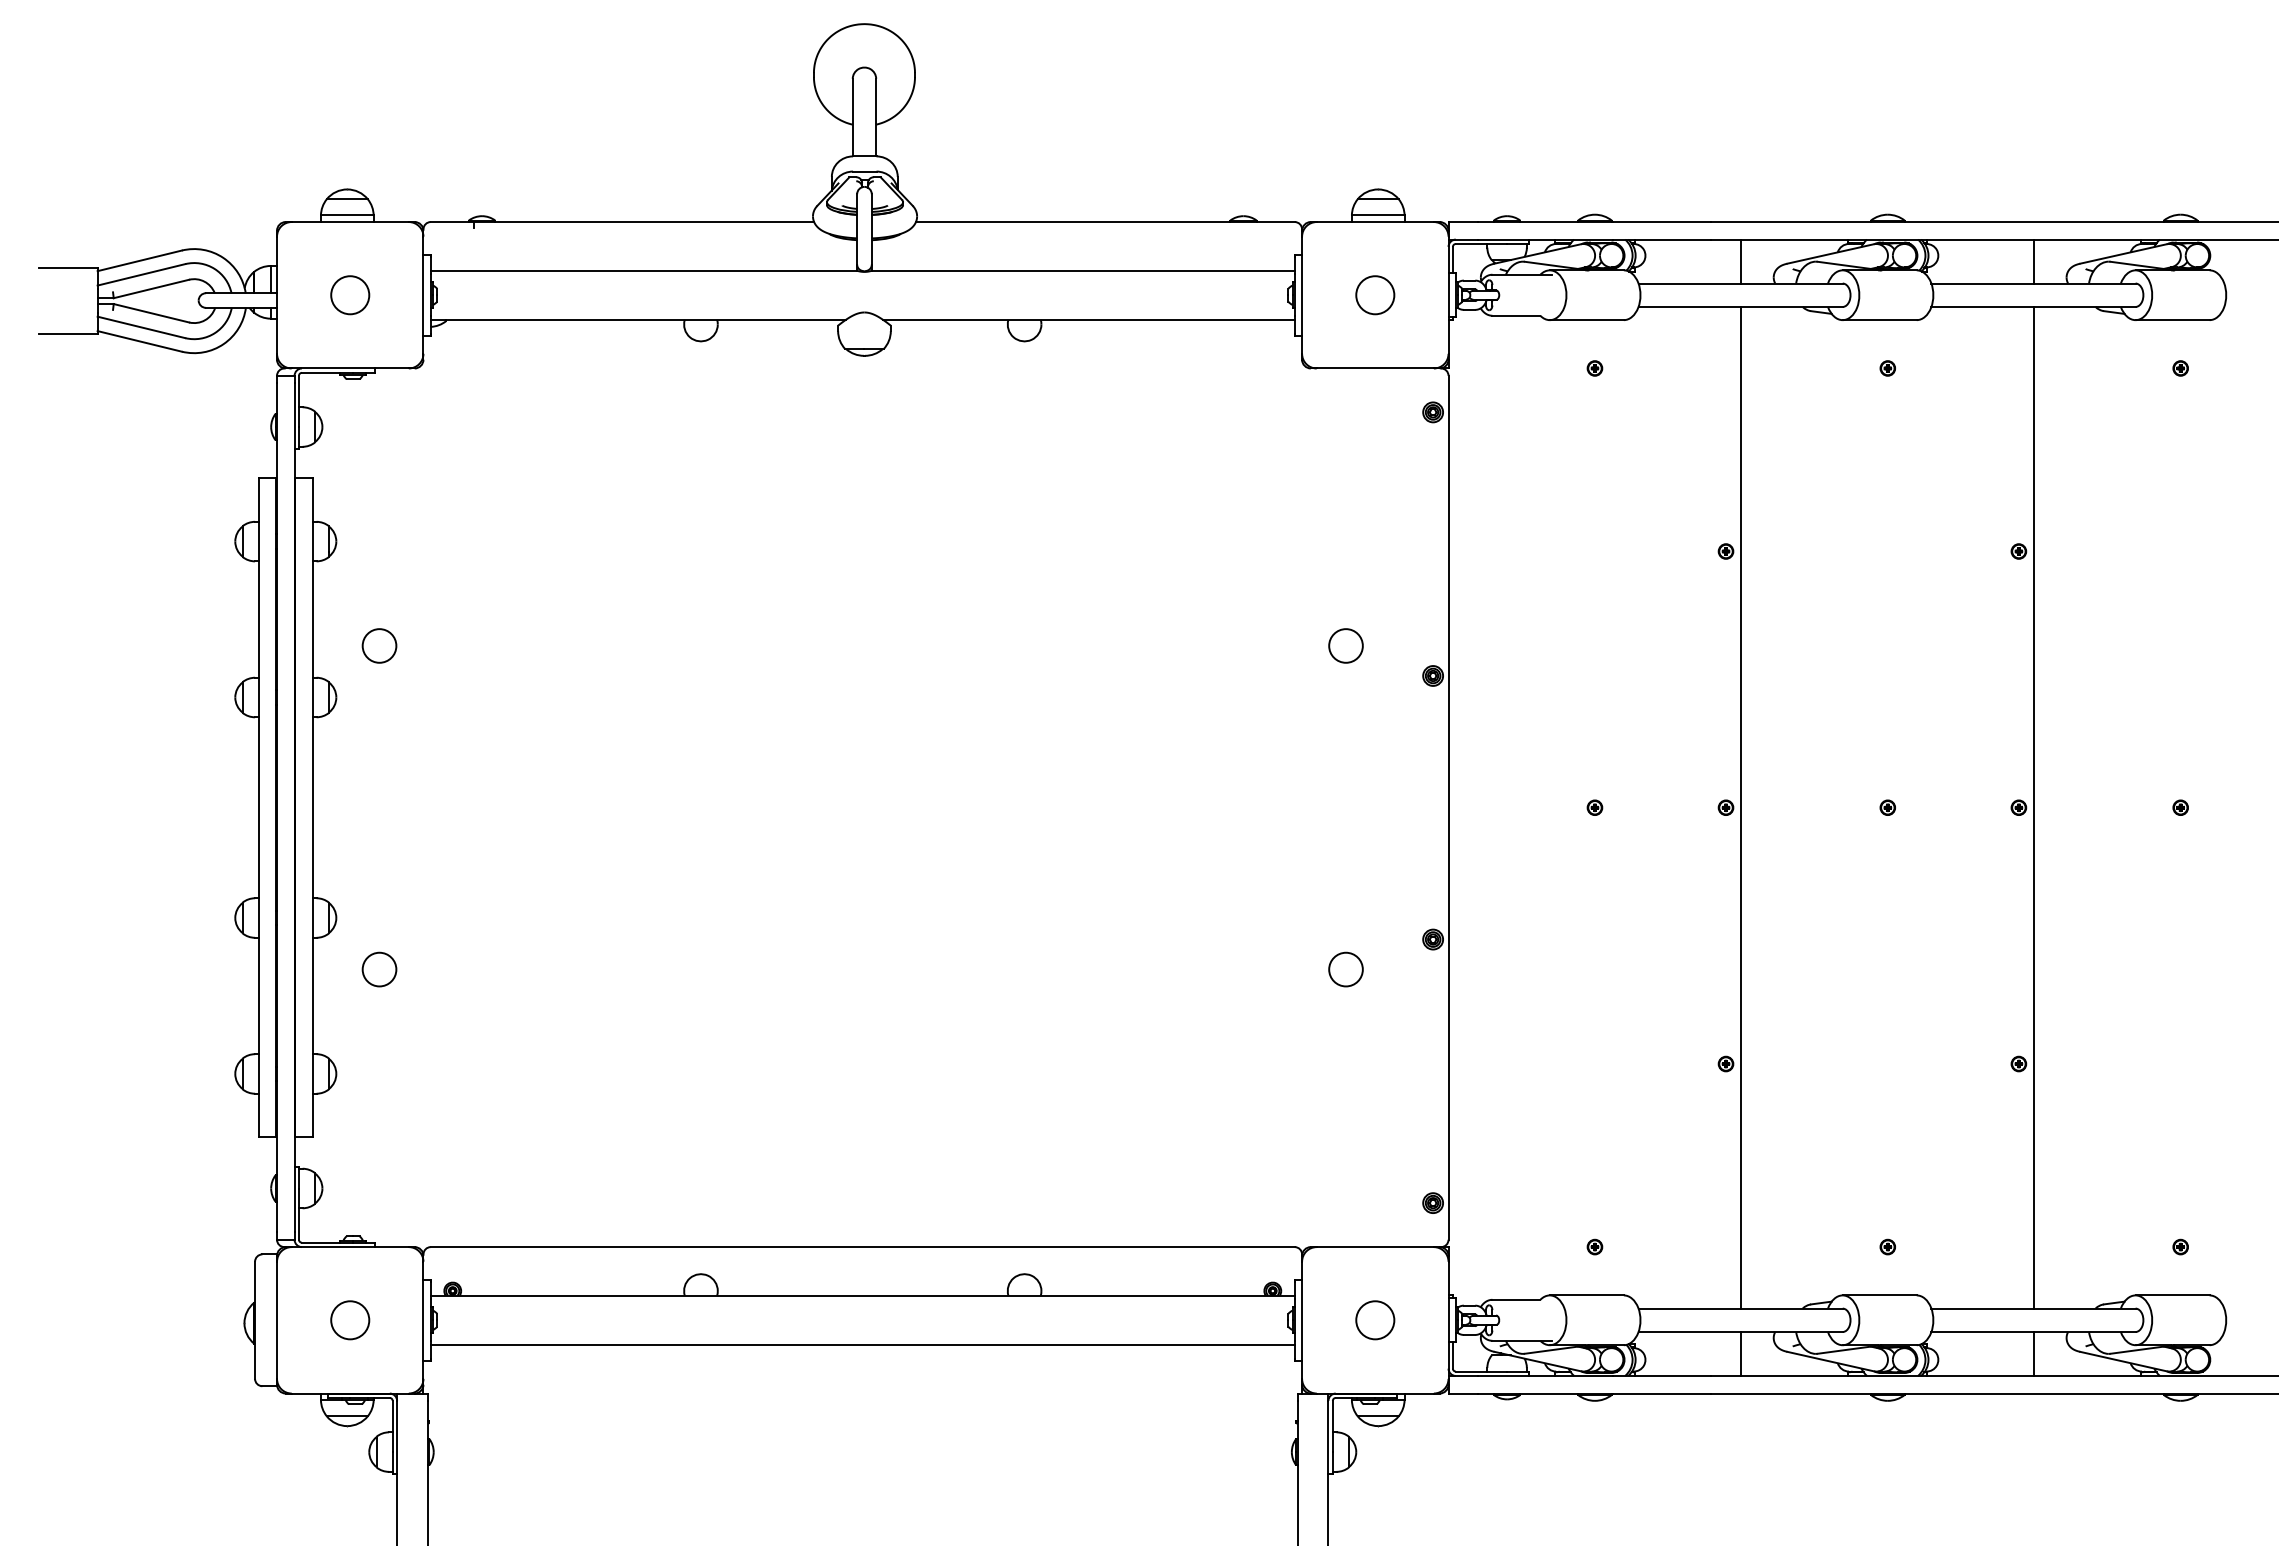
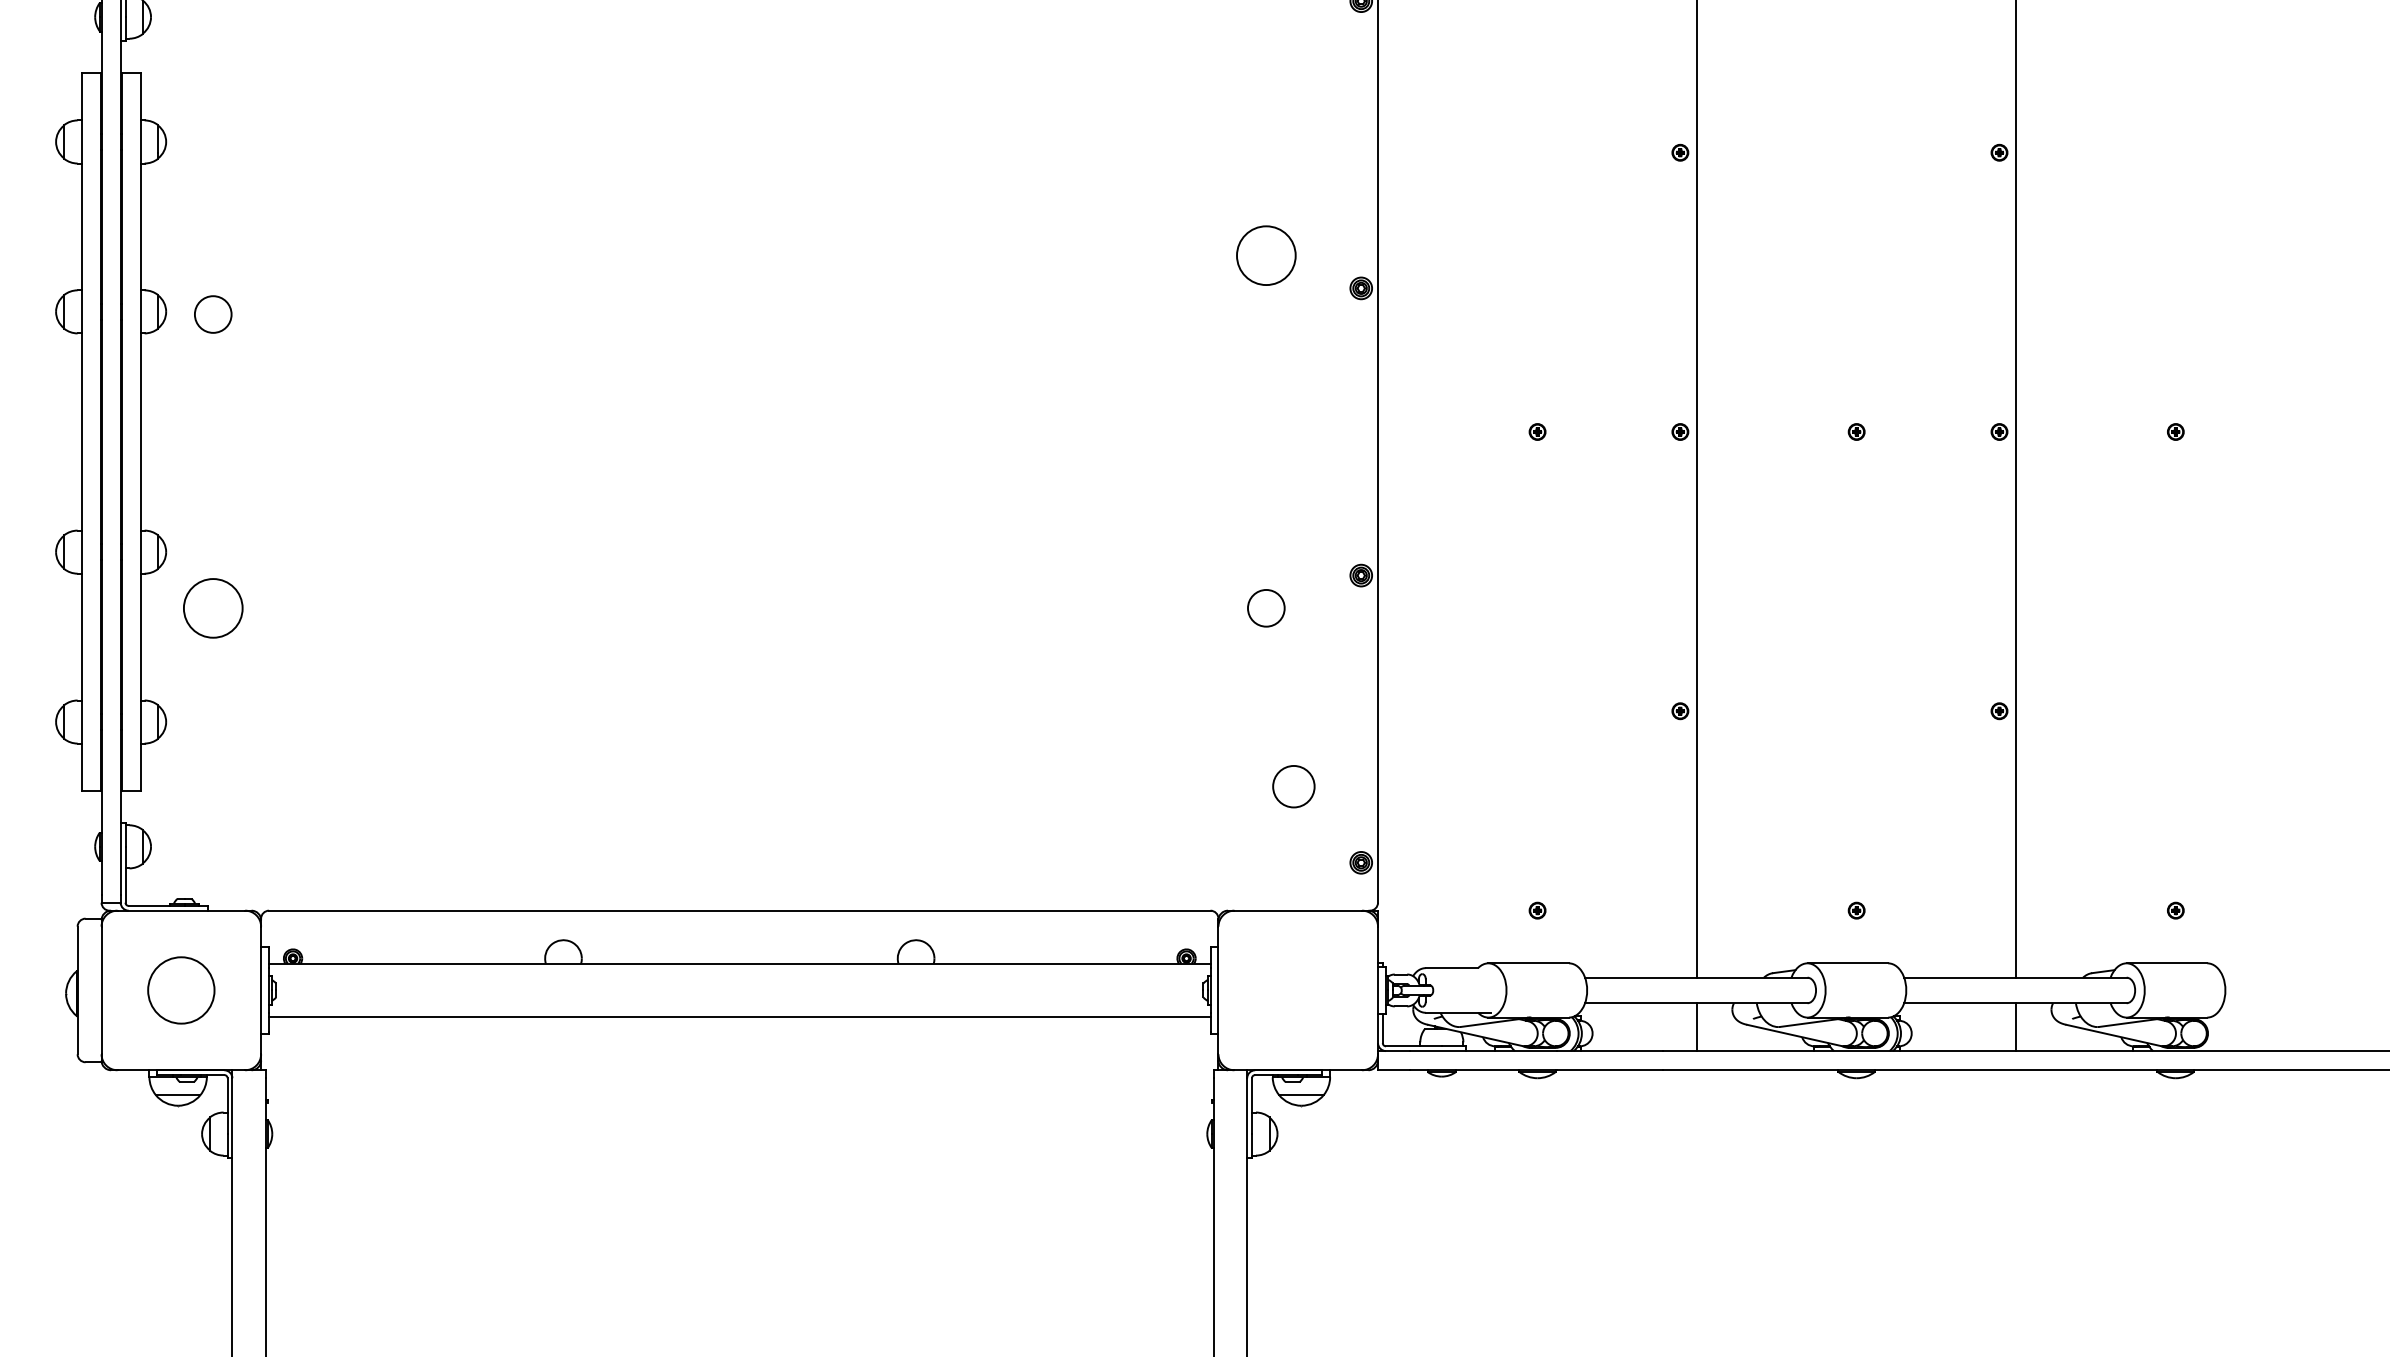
circle: (379, 645) -> (213, 314), moved
circle: (1345, 645) -> (1265, 255), size x1.6
circle: (379, 969) -> (213, 608), size x1.6
circle: (350, 1320) -> (181, 990), size x1.6
circle: (1375, 1320) -> (1294, 786), moved

